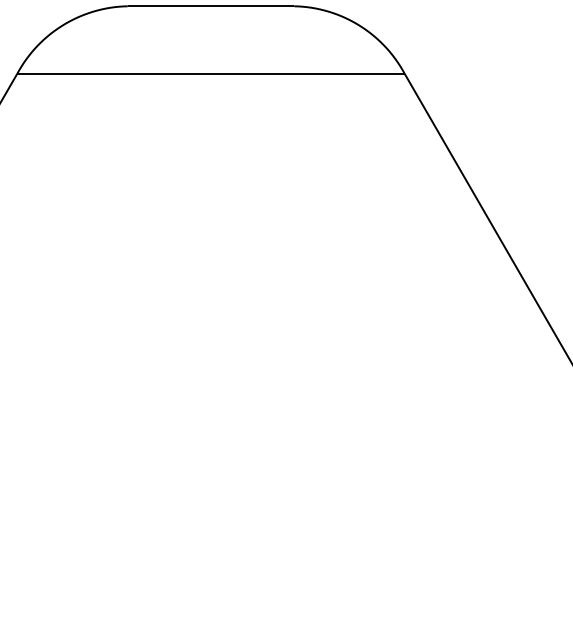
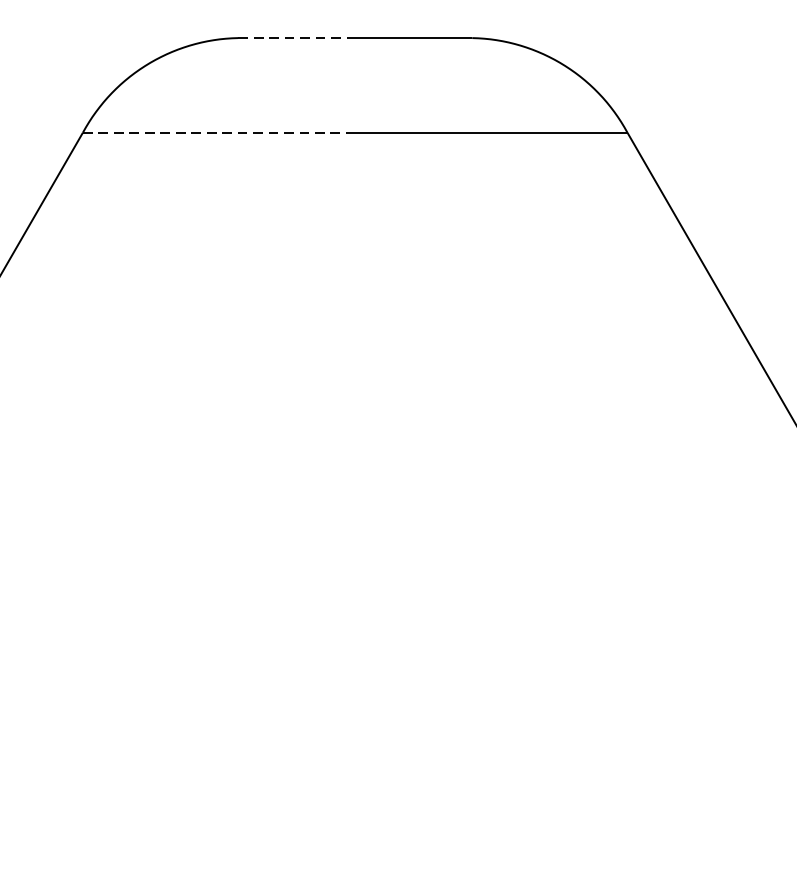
line: (169, 6) -> (296, 38), solid -> dashed
line: (114, 73) -> (219, 132), solid -> dashed

